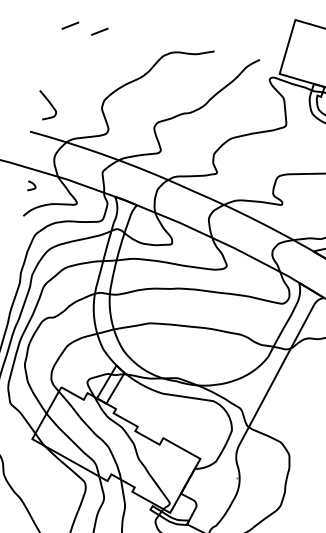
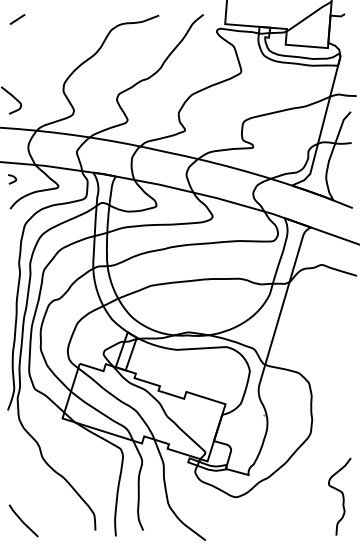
line: (99, 31) -> (46, 19), removed

